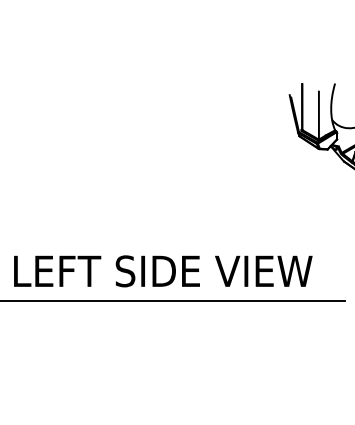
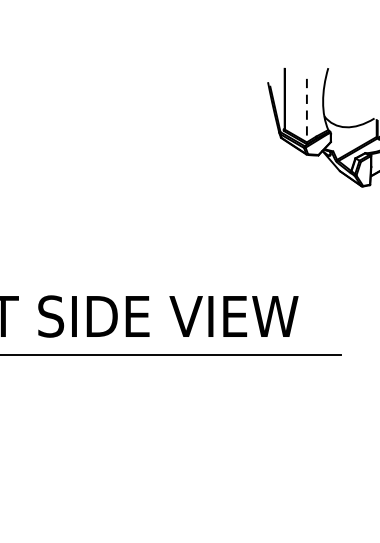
line: (318, 115) -> (306, 110), solid -> dashed

